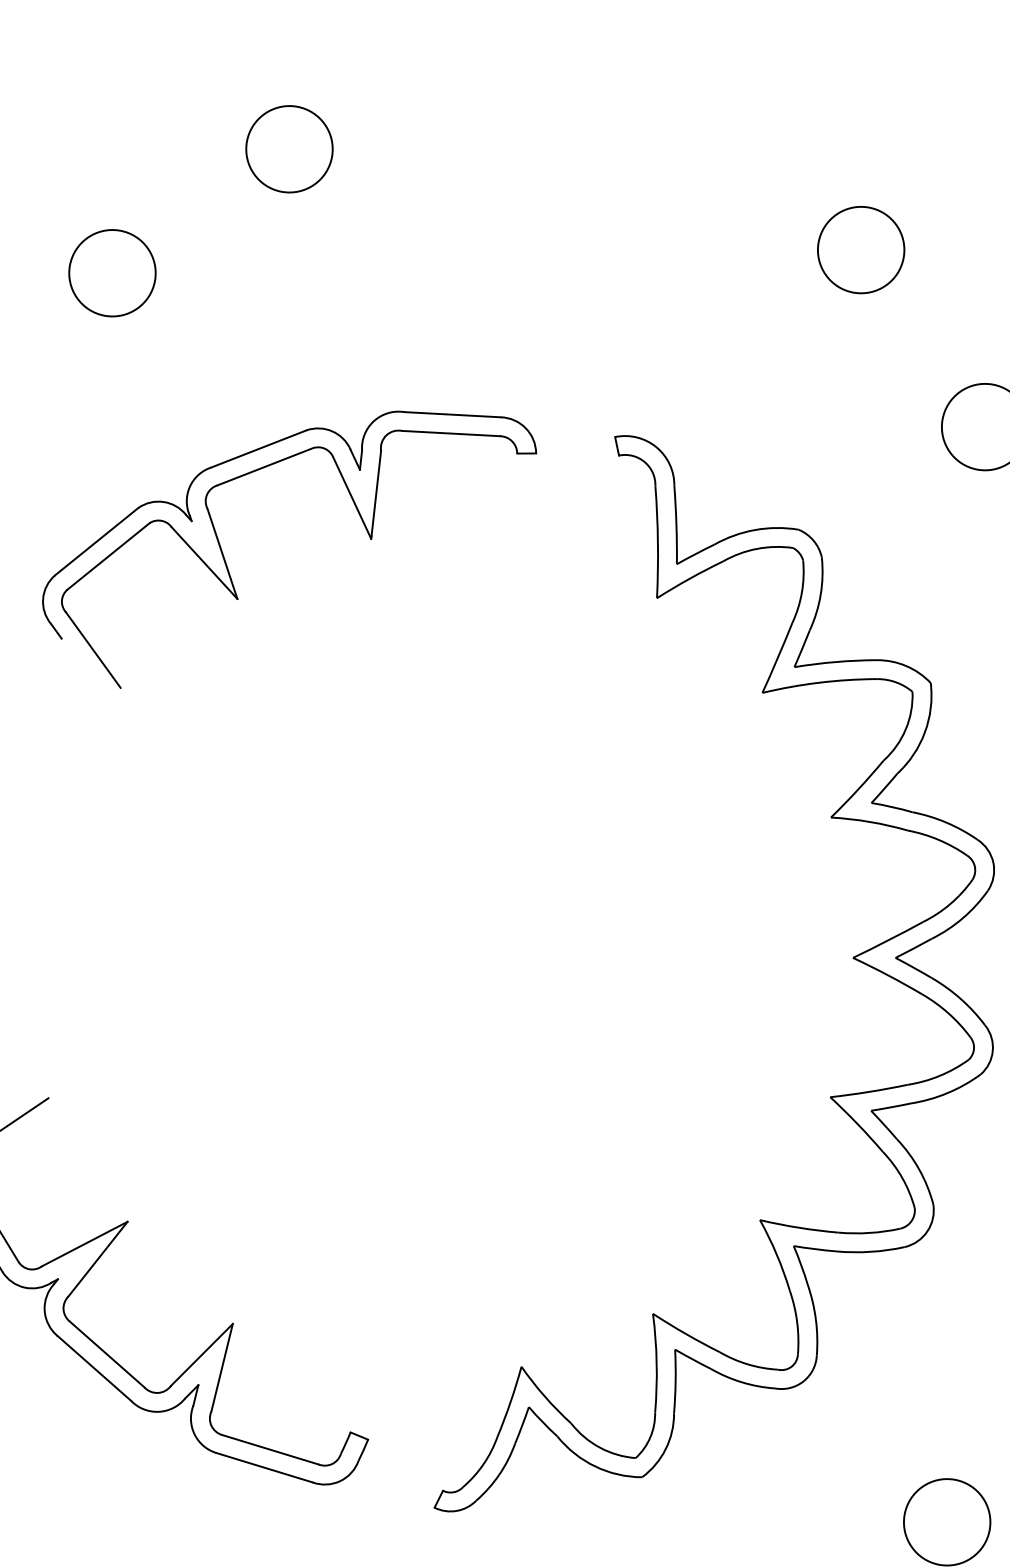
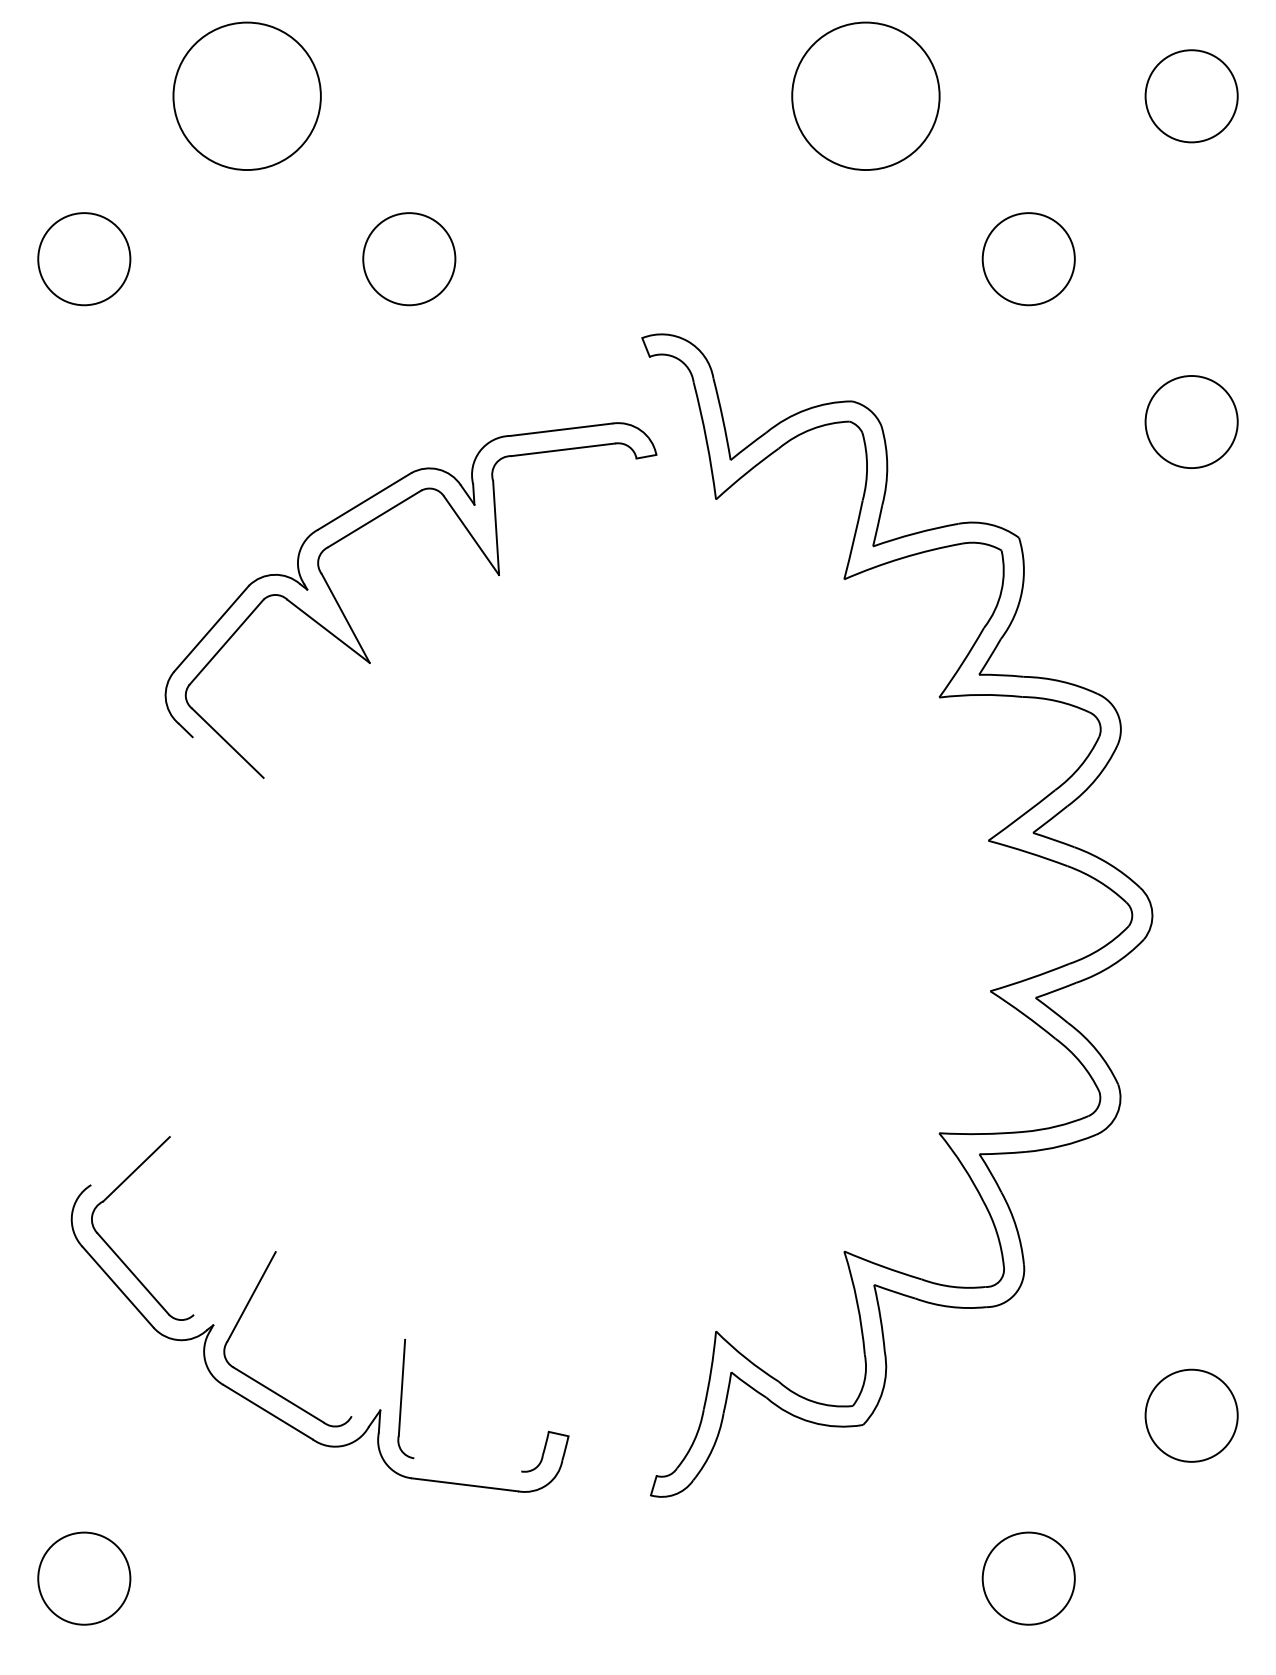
circle: (289, 149) -> (247, 96), size x1.6
circle: (860, 250) -> (865, 96), size x1.6
circle: (412, 326) -> (409, 259), added
part: (227, 564) -> (352, 628), moved
line: (84, 1244) -> (234, 1283), removed
line: (202, 1354) -> (378, 1377), removed
line: (270, 1449) -> (467, 1464), removed

